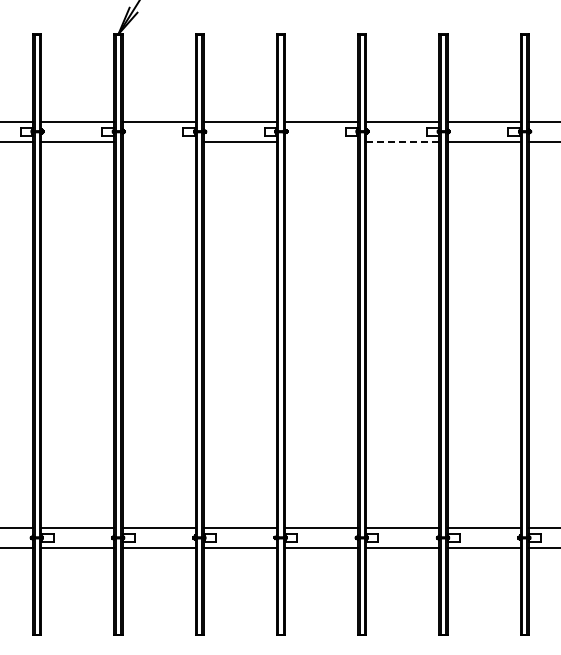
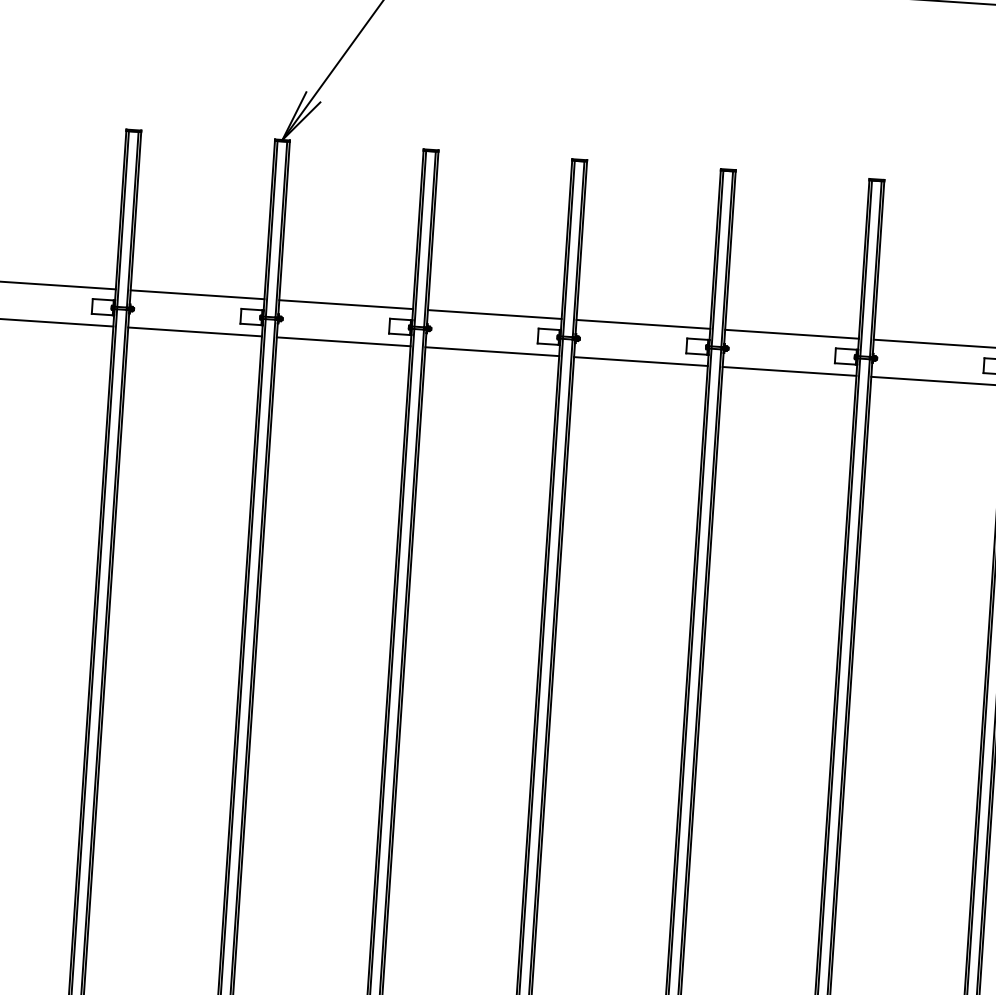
line: (158, 141) -> (342, 341), added
line: (321, 141) -> (640, 360), added
line: (402, 141) -> (789, 370), dashed -> solid

